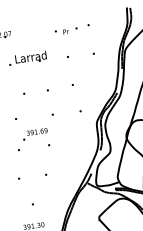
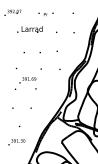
text: (65, 30) -> (45, 13), moved

